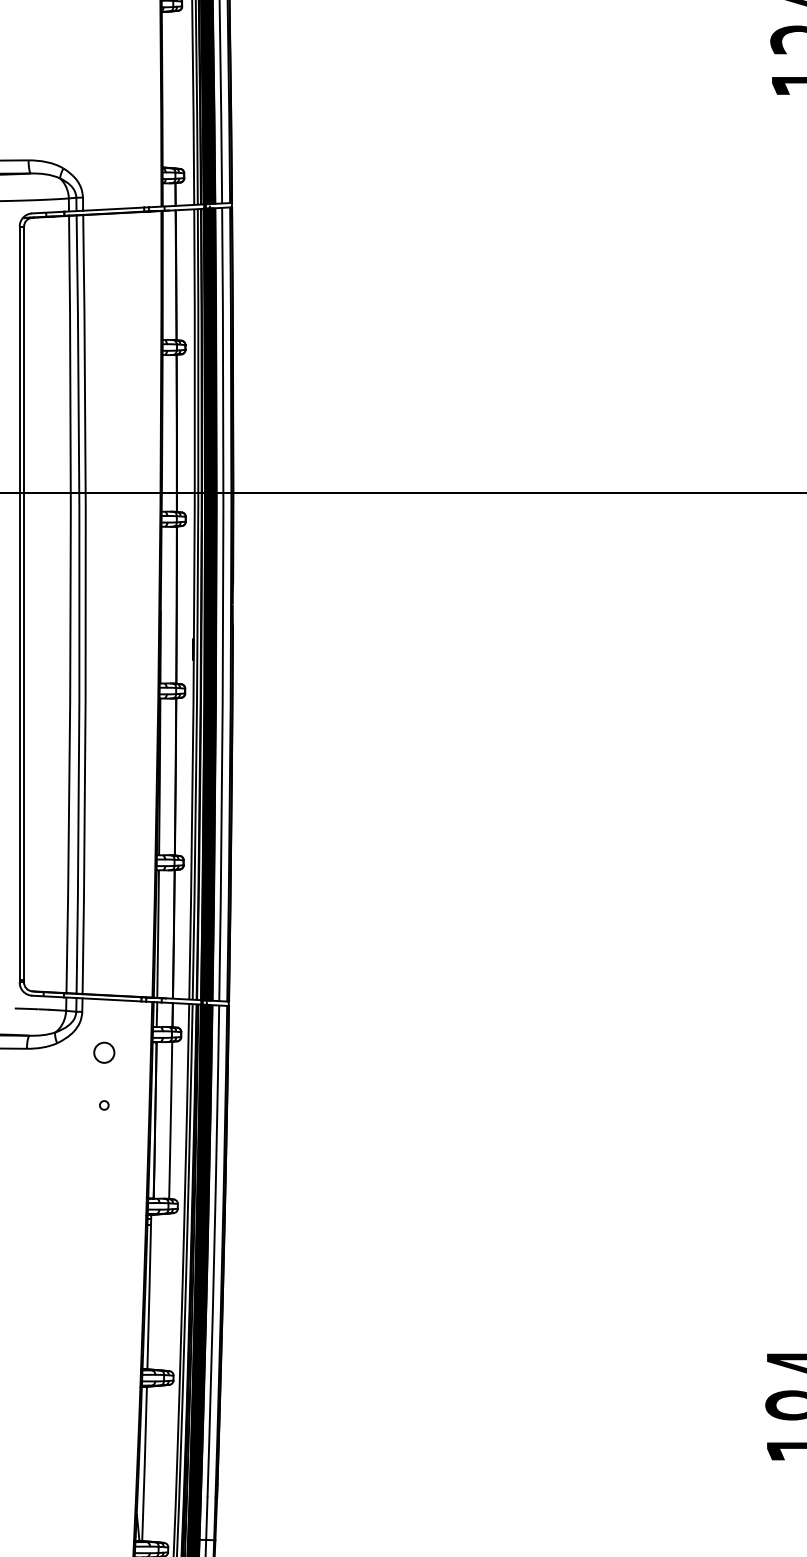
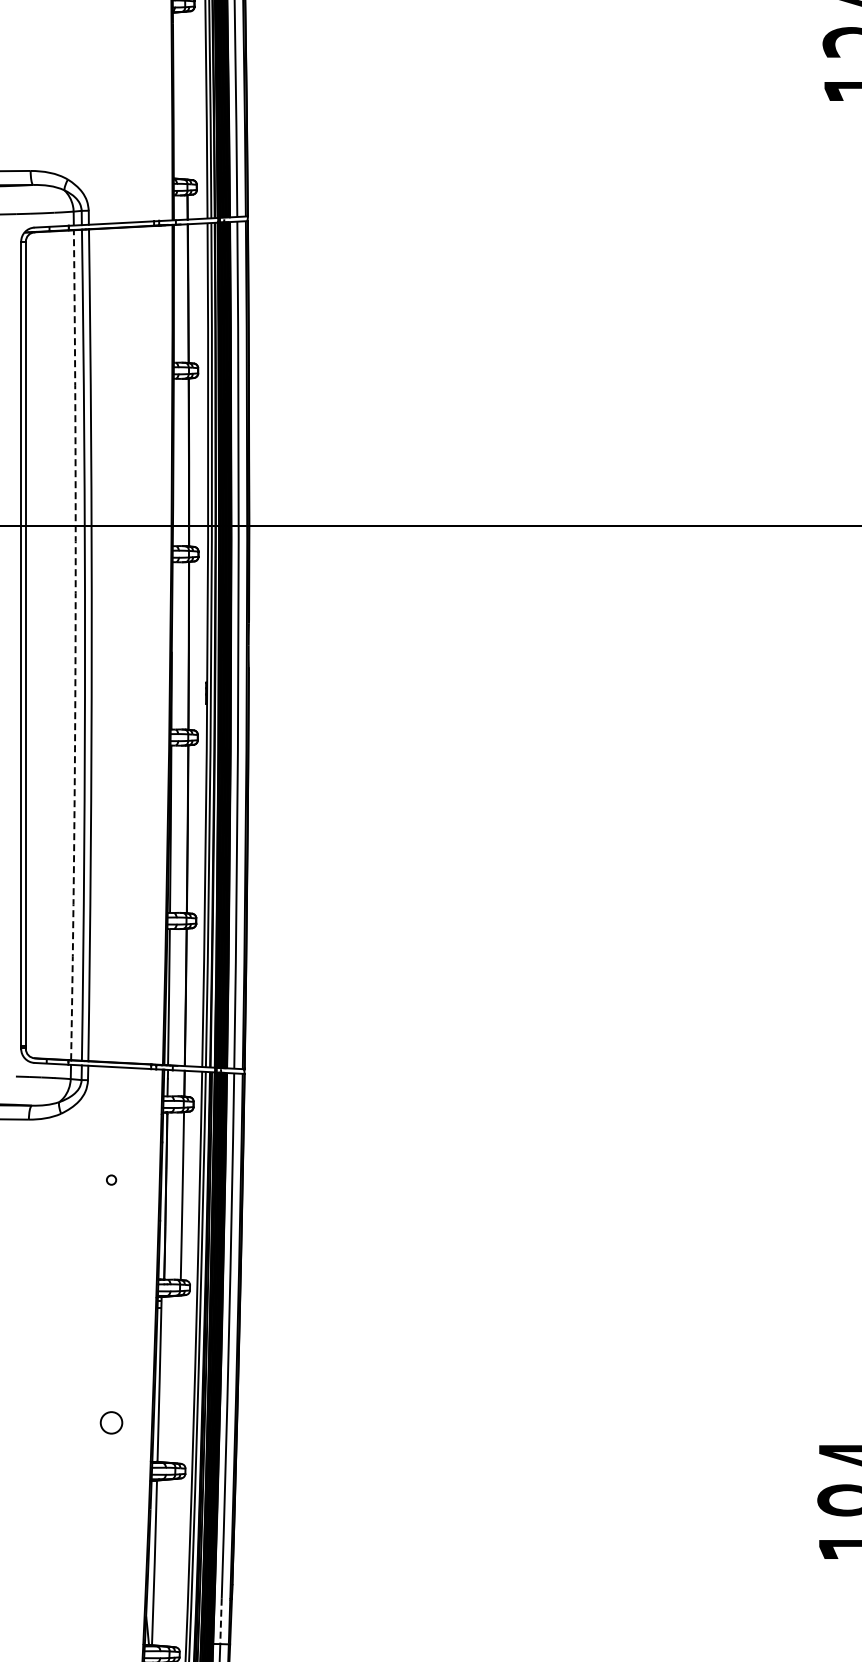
arc: (70, 604) -> (75, 645), solid -> dashed
circle: (104, 1052) -> (111, 1422), moved
line: (207, 1518) -> (221, 1621), solid -> dashed

